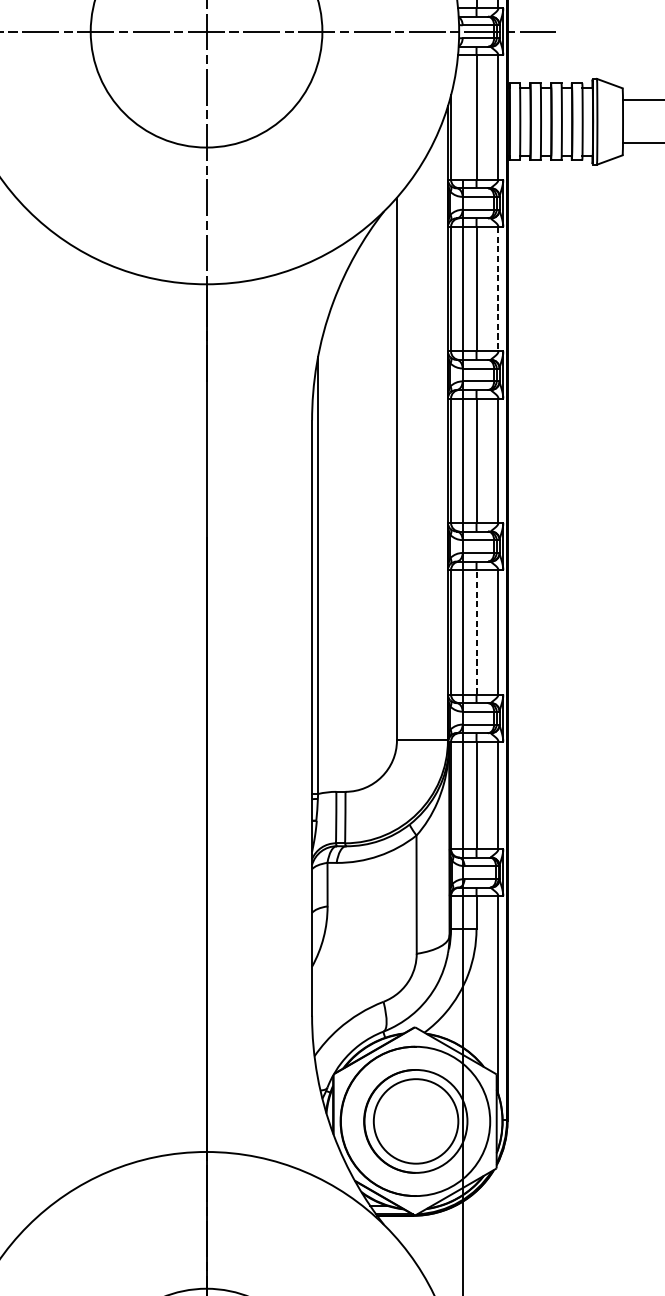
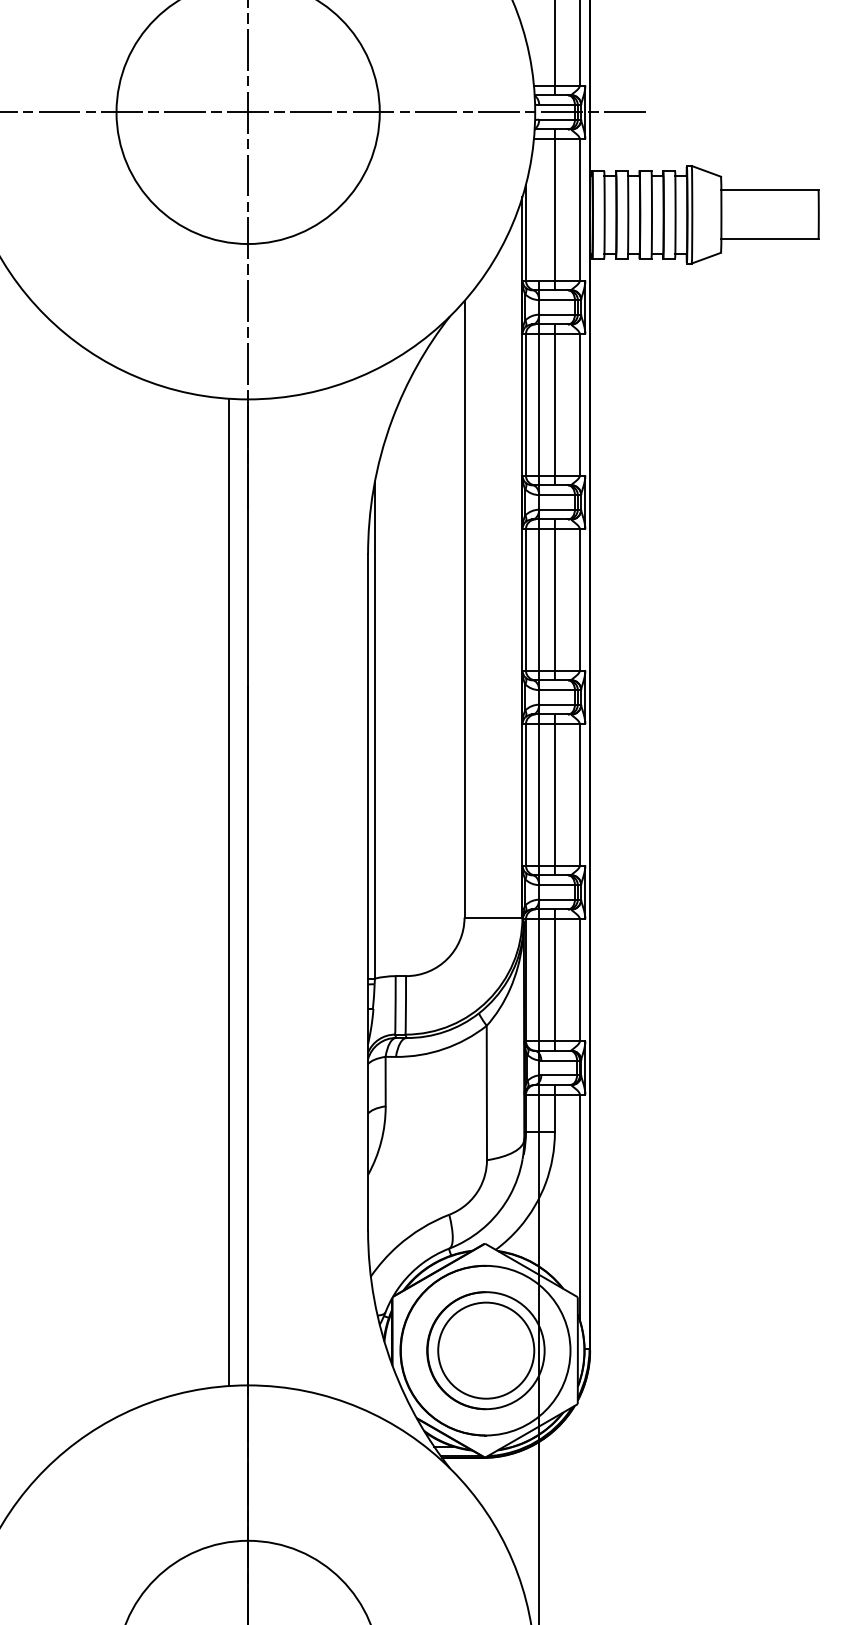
line: (498, 288) -> (579, 404), dashed -> solid
line: (476, 631) -> (554, 794), dashed -> solid
line: (189, 718) -> (228, 892), added

